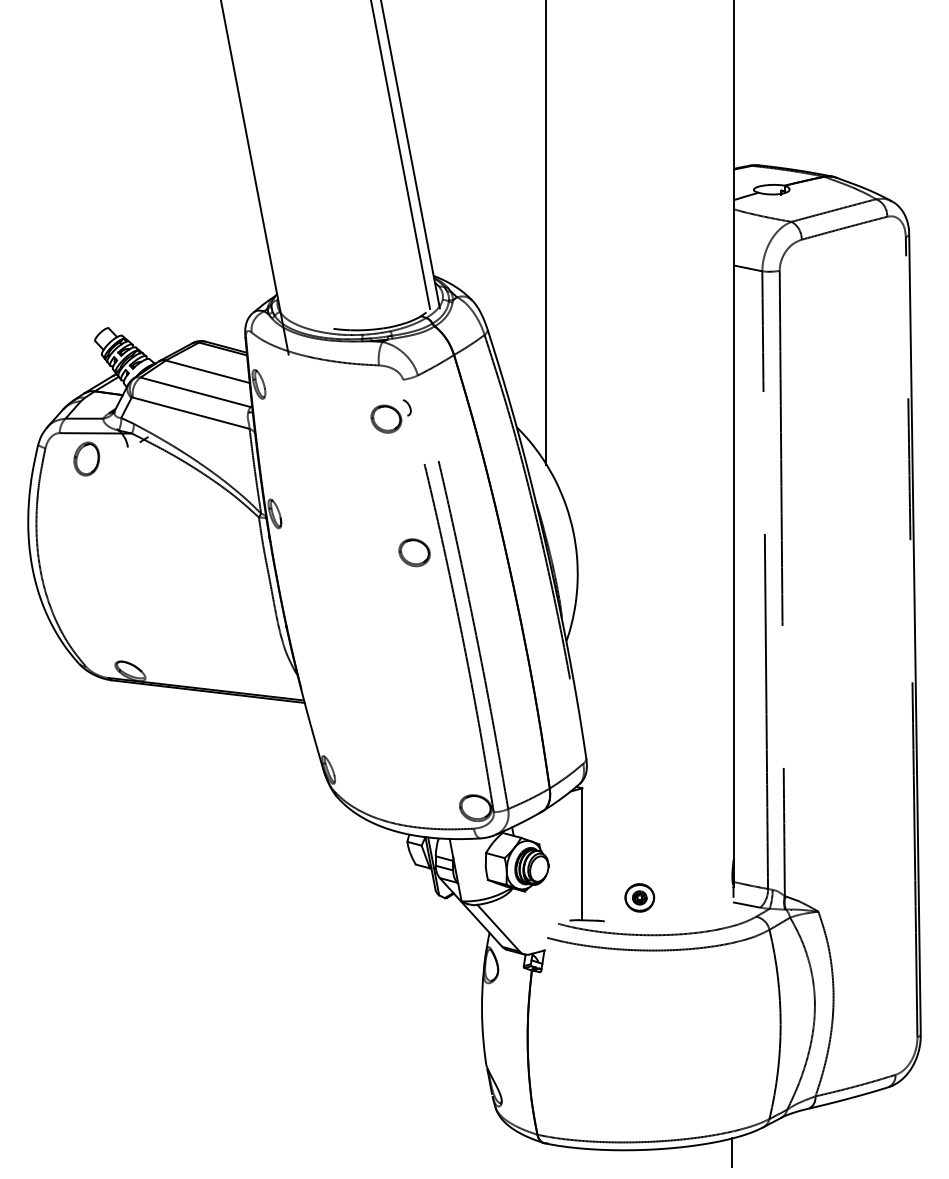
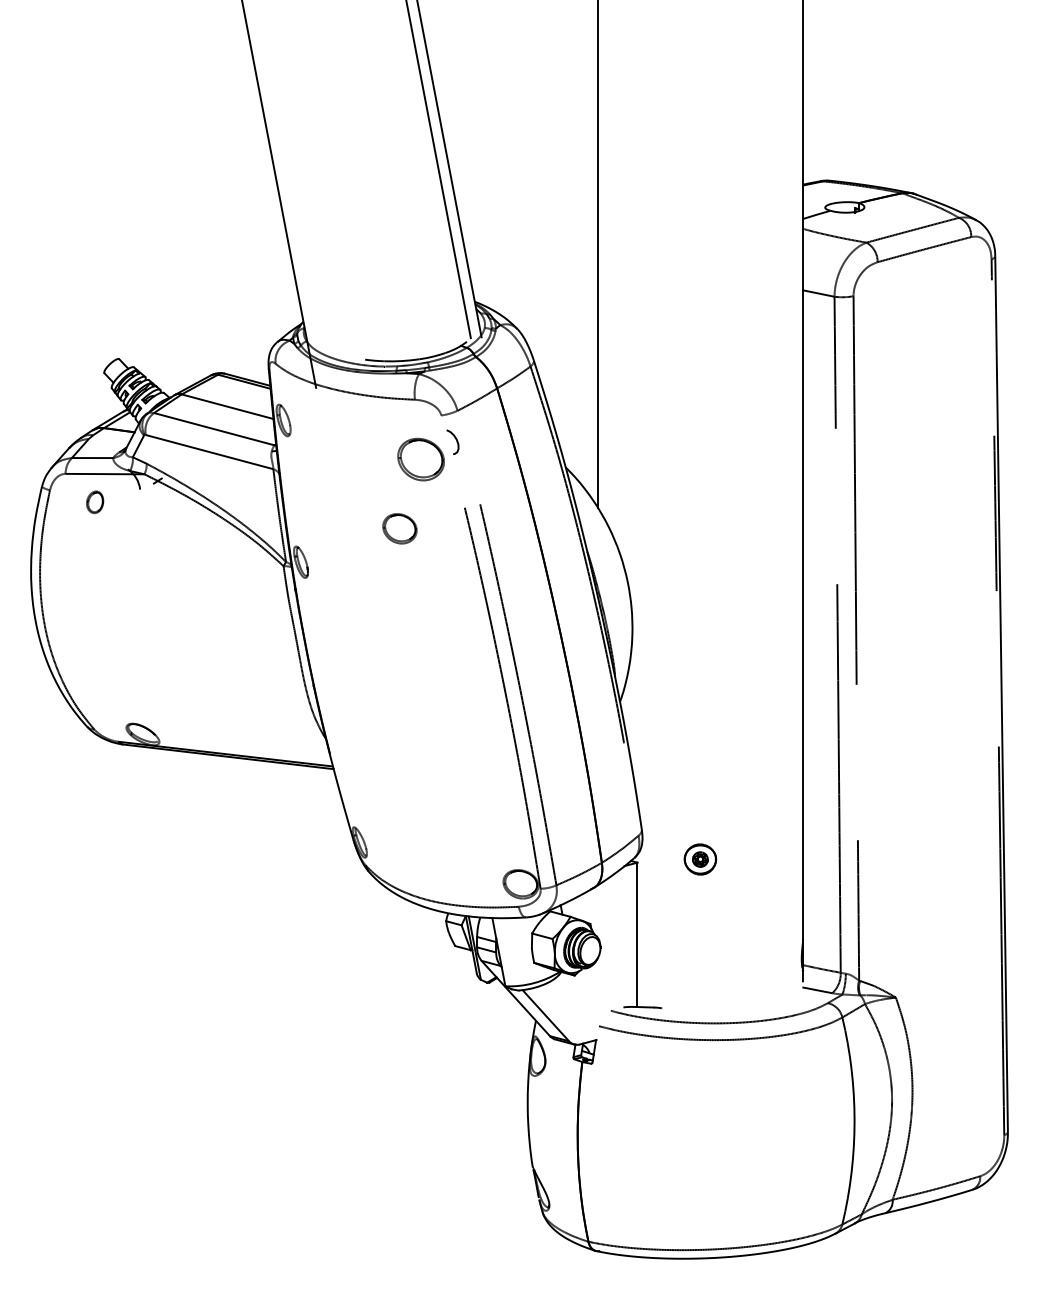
part: (390, 416) -> (427, 455), size x1.4
part: (86, 459) -> (94, 502), size x0.6
part: (414, 552) -> (399, 528), moved
part: (639, 897) -> (700, 859), moved
line: (732, 1152) -> (801, 1261), removed

